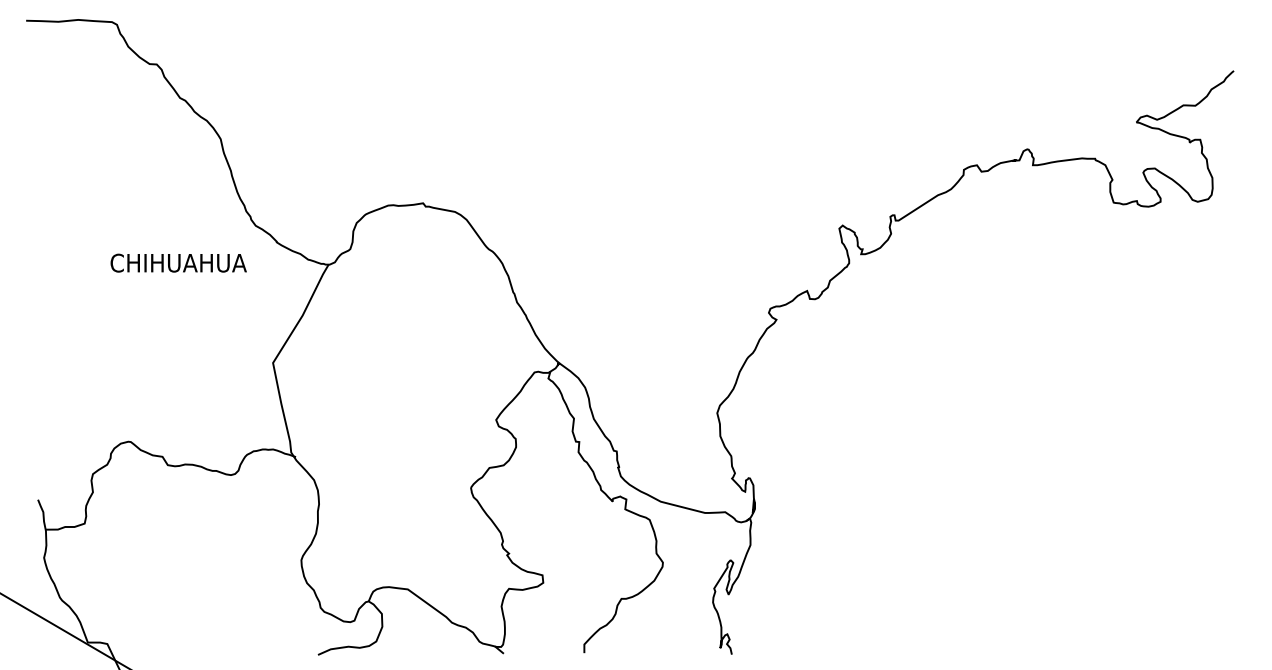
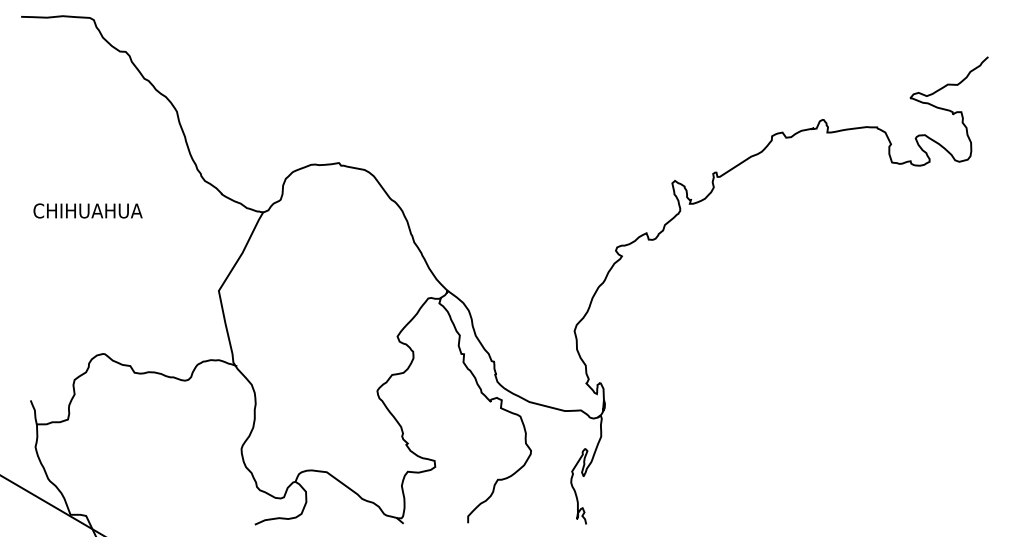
text: (178, 262) -> (87, 210), moved

